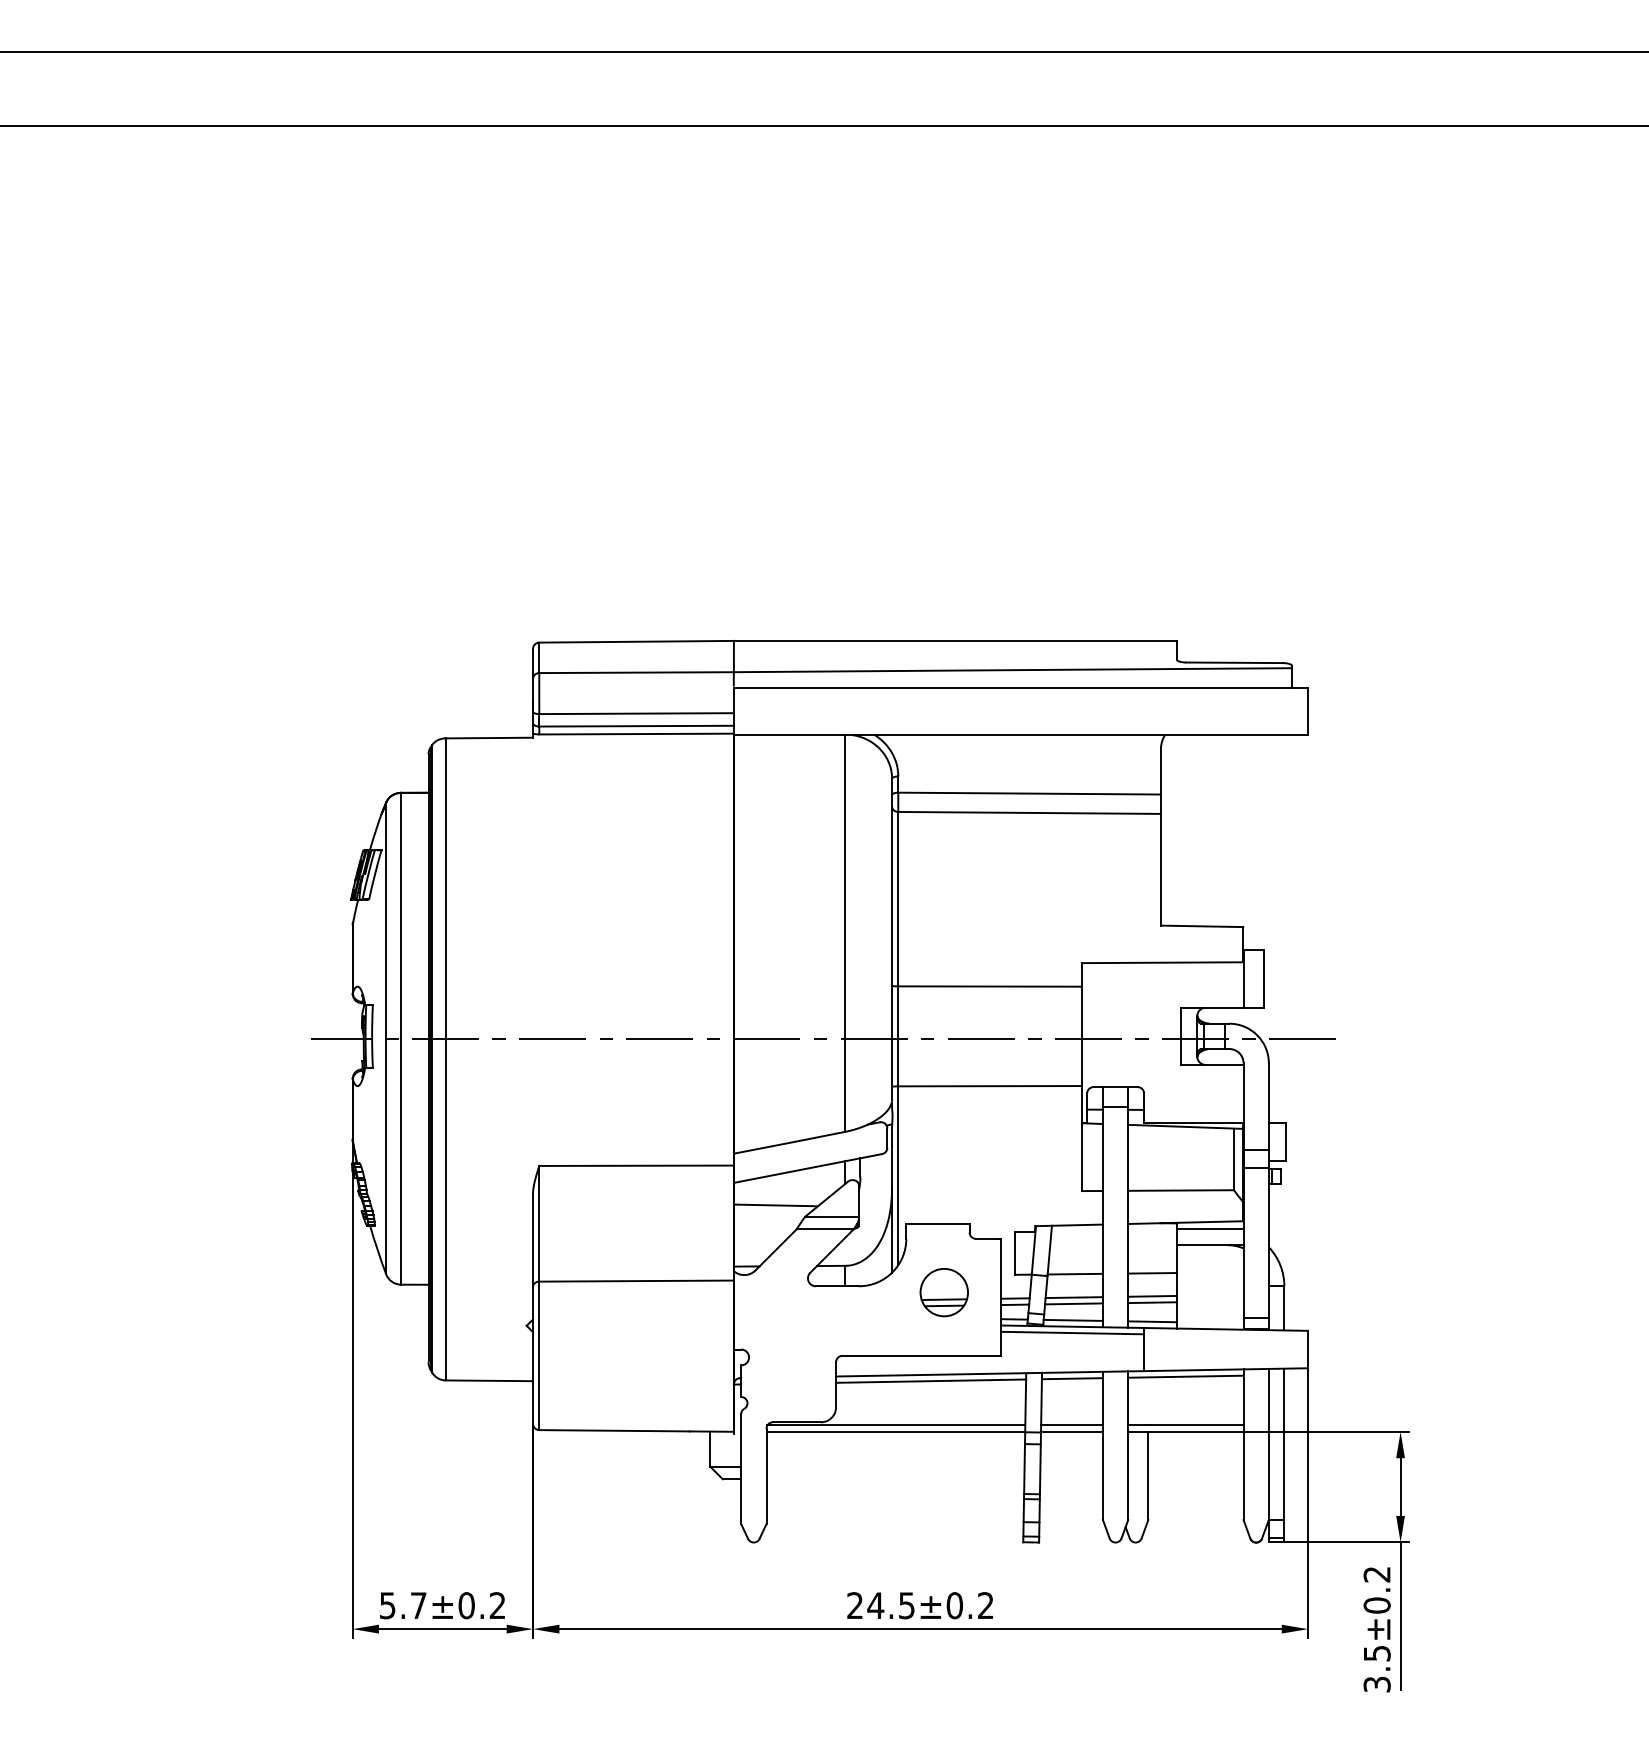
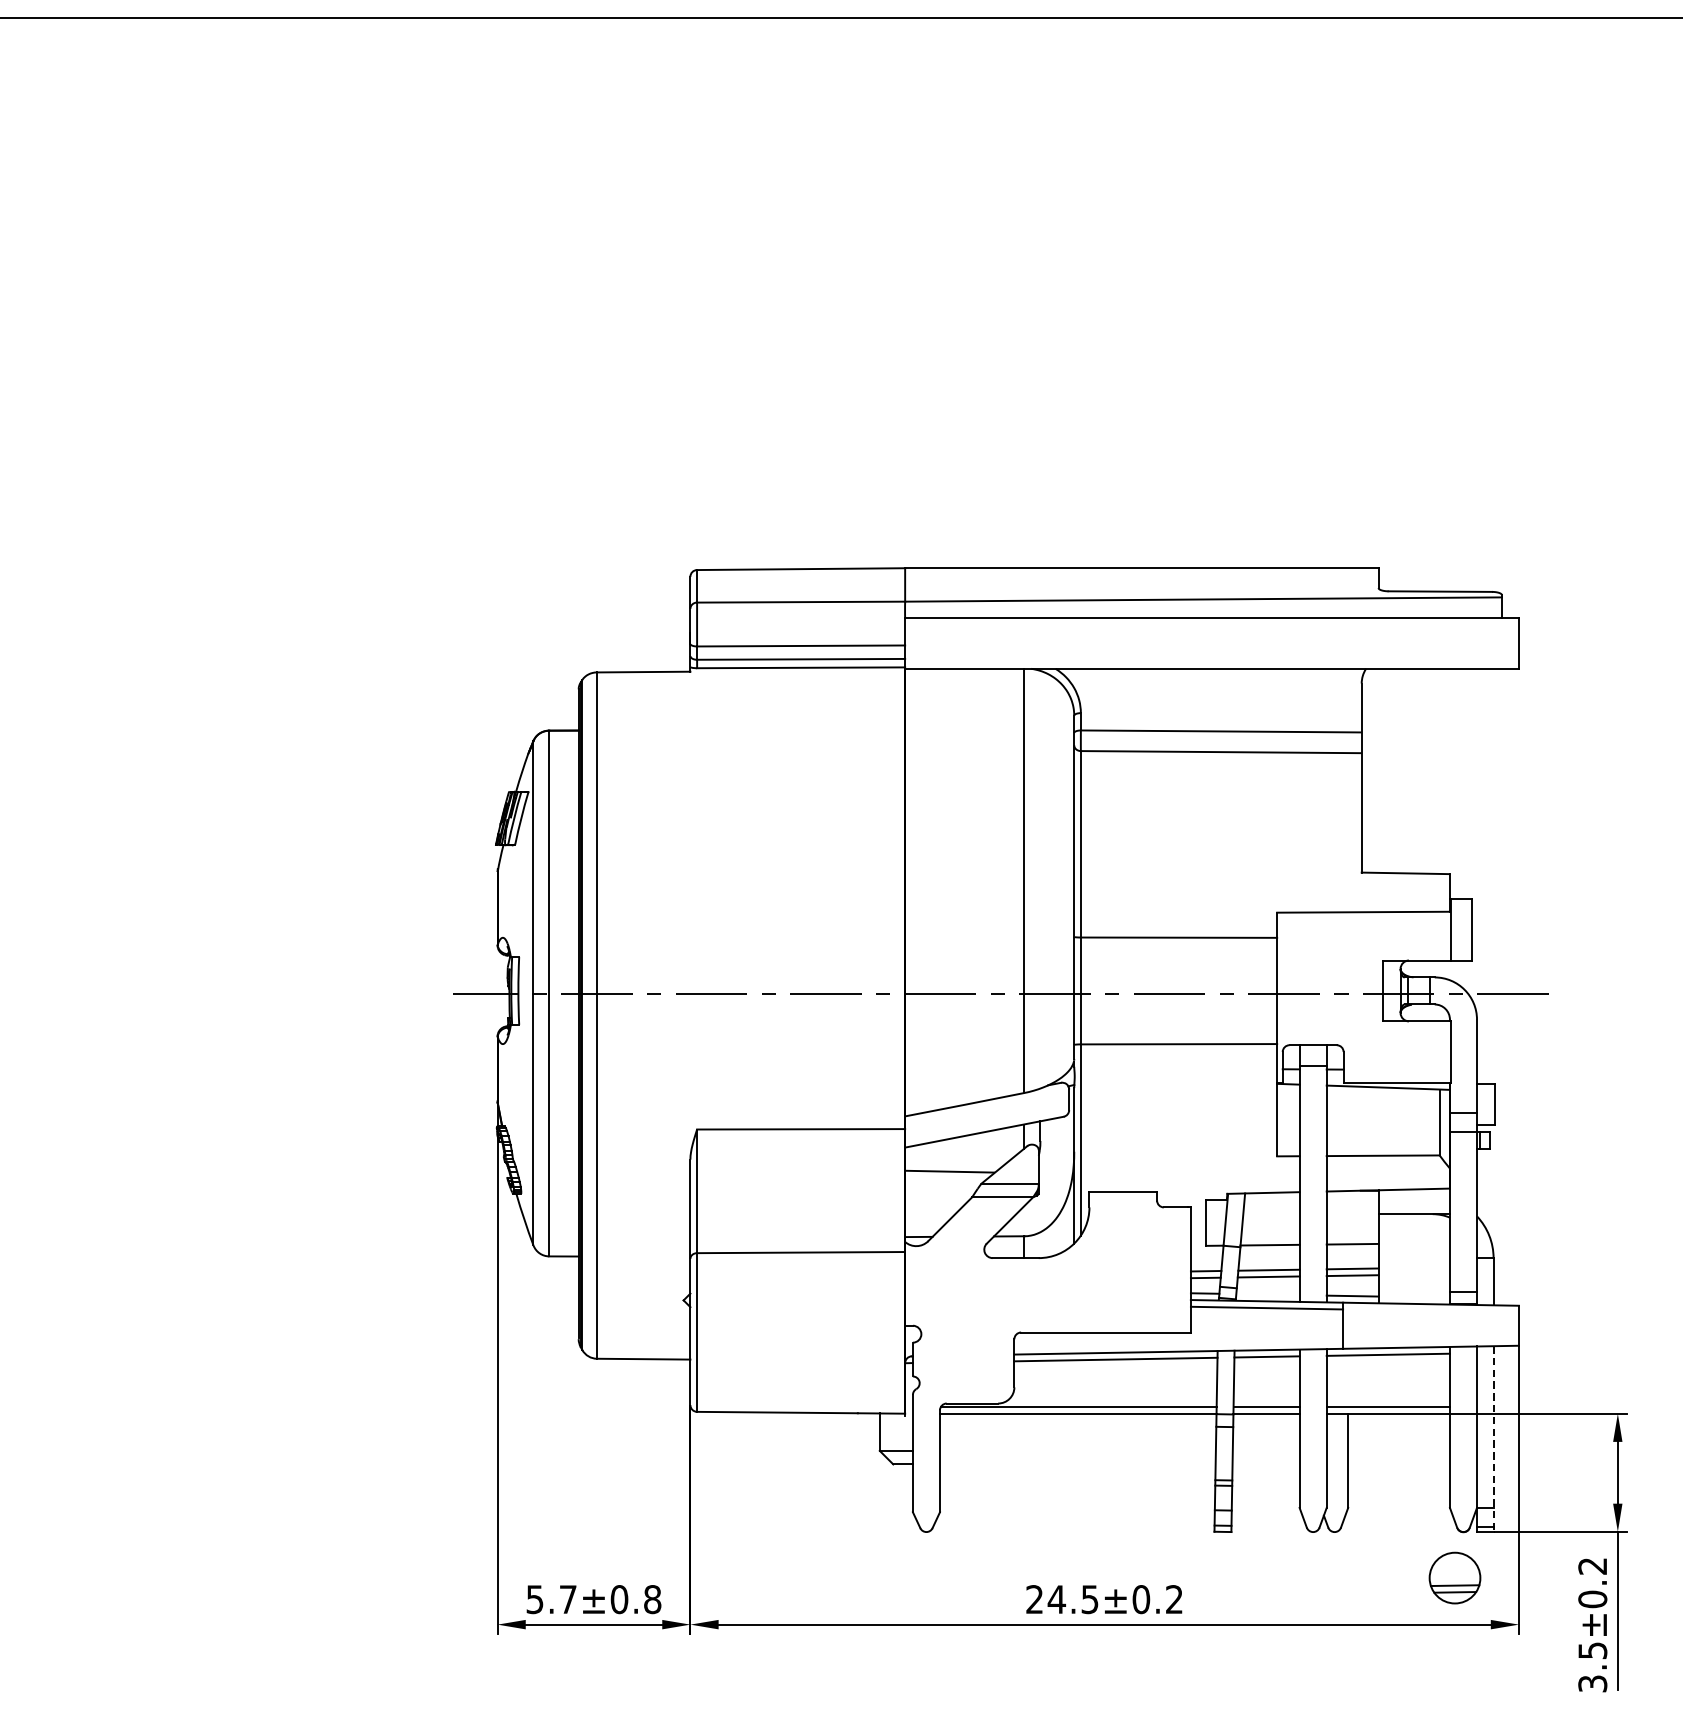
line: (1209, 1229) -> (1413, 1197), removed
part: (943, 1292) -> (1454, 1577), moved
line: (1072, 1319) -> (1267, 1293), removed
line: (1284, 1455) -> (1493, 1439), solid -> dashed
text: (497, 1605) -> (652, 1599), 5.7±0.2 -> 5.7±0.8

